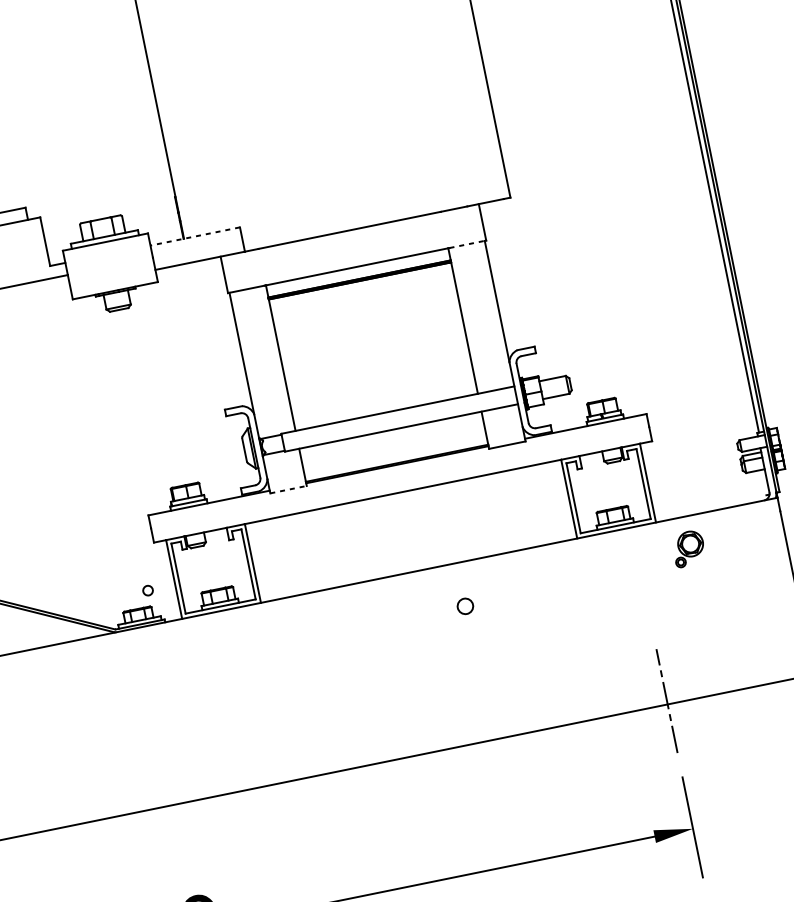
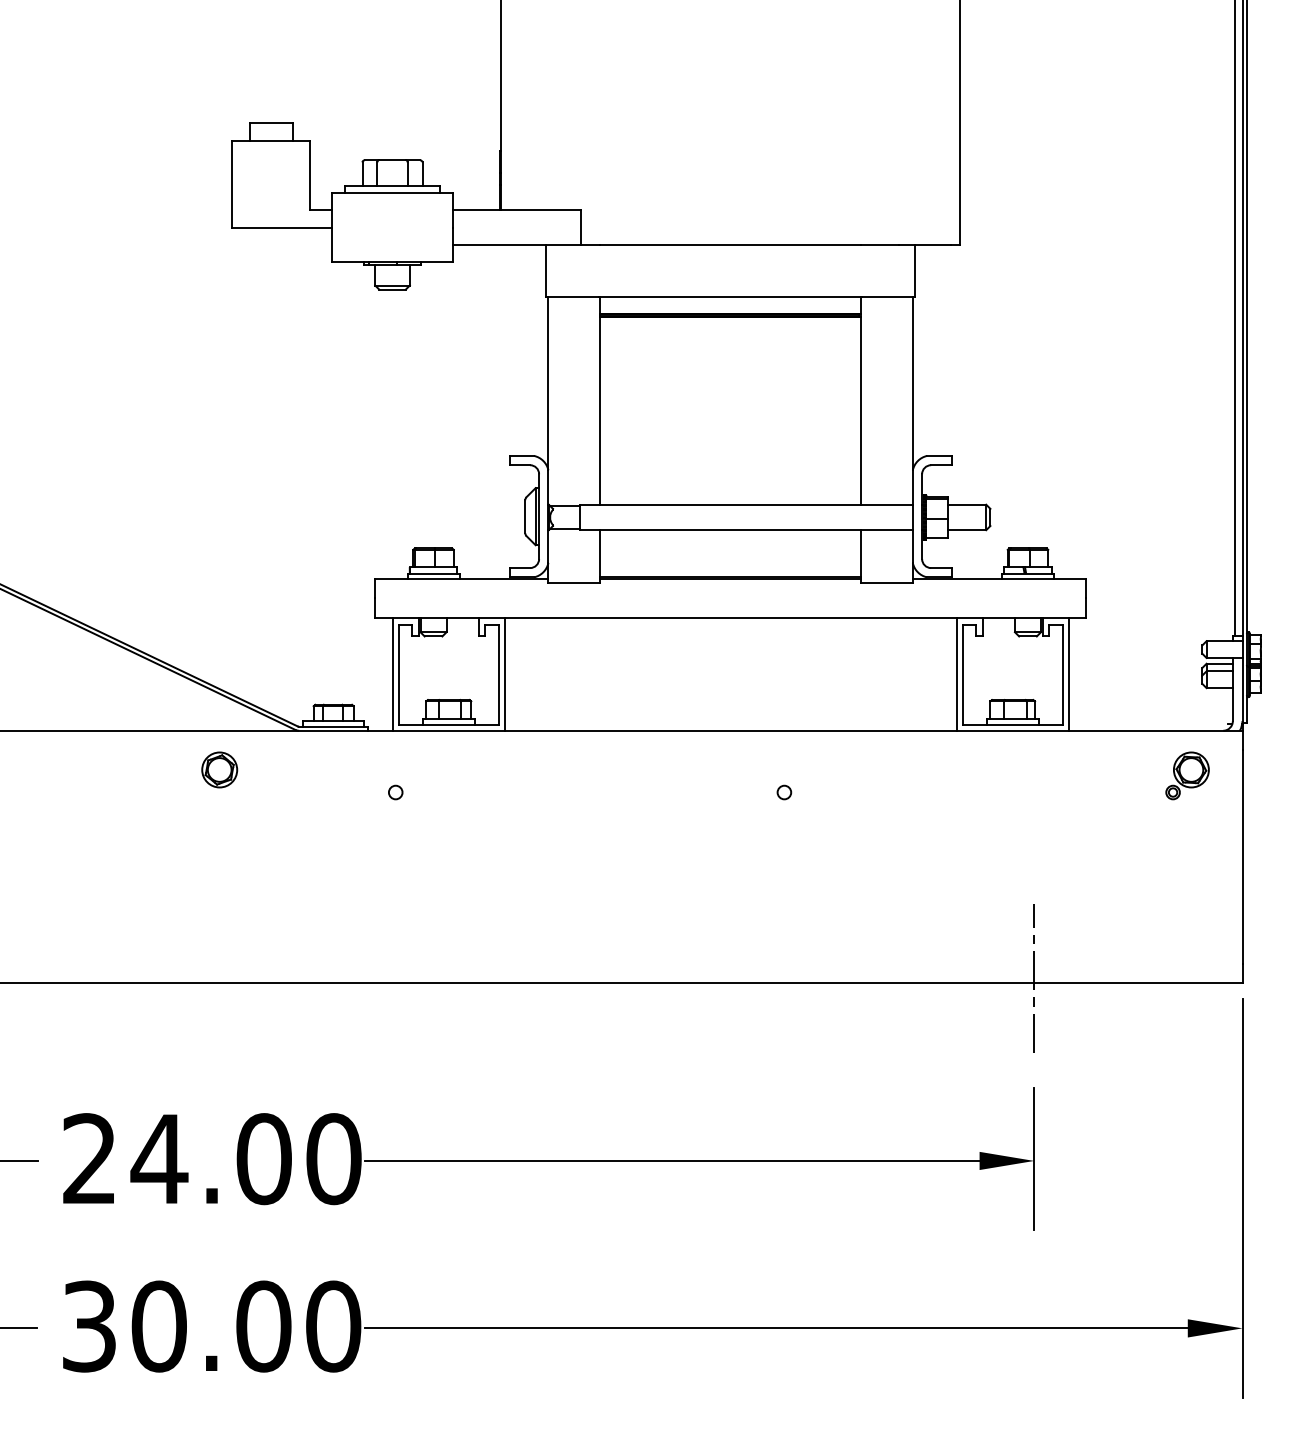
line: (195, 236) -> (517, 210), dashed -> solid
line: (467, 244) -> (888, 296), dashed -> solid
line: (288, 489) -> (574, 583), dashed -> solid
part: (688, 548) -> (1187, 775), moved
circle: (147, 590) -> (395, 792), moved
circle: (465, 606) -> (784, 792), size x0.62
part: (66, 670) -> (219, 769), added

